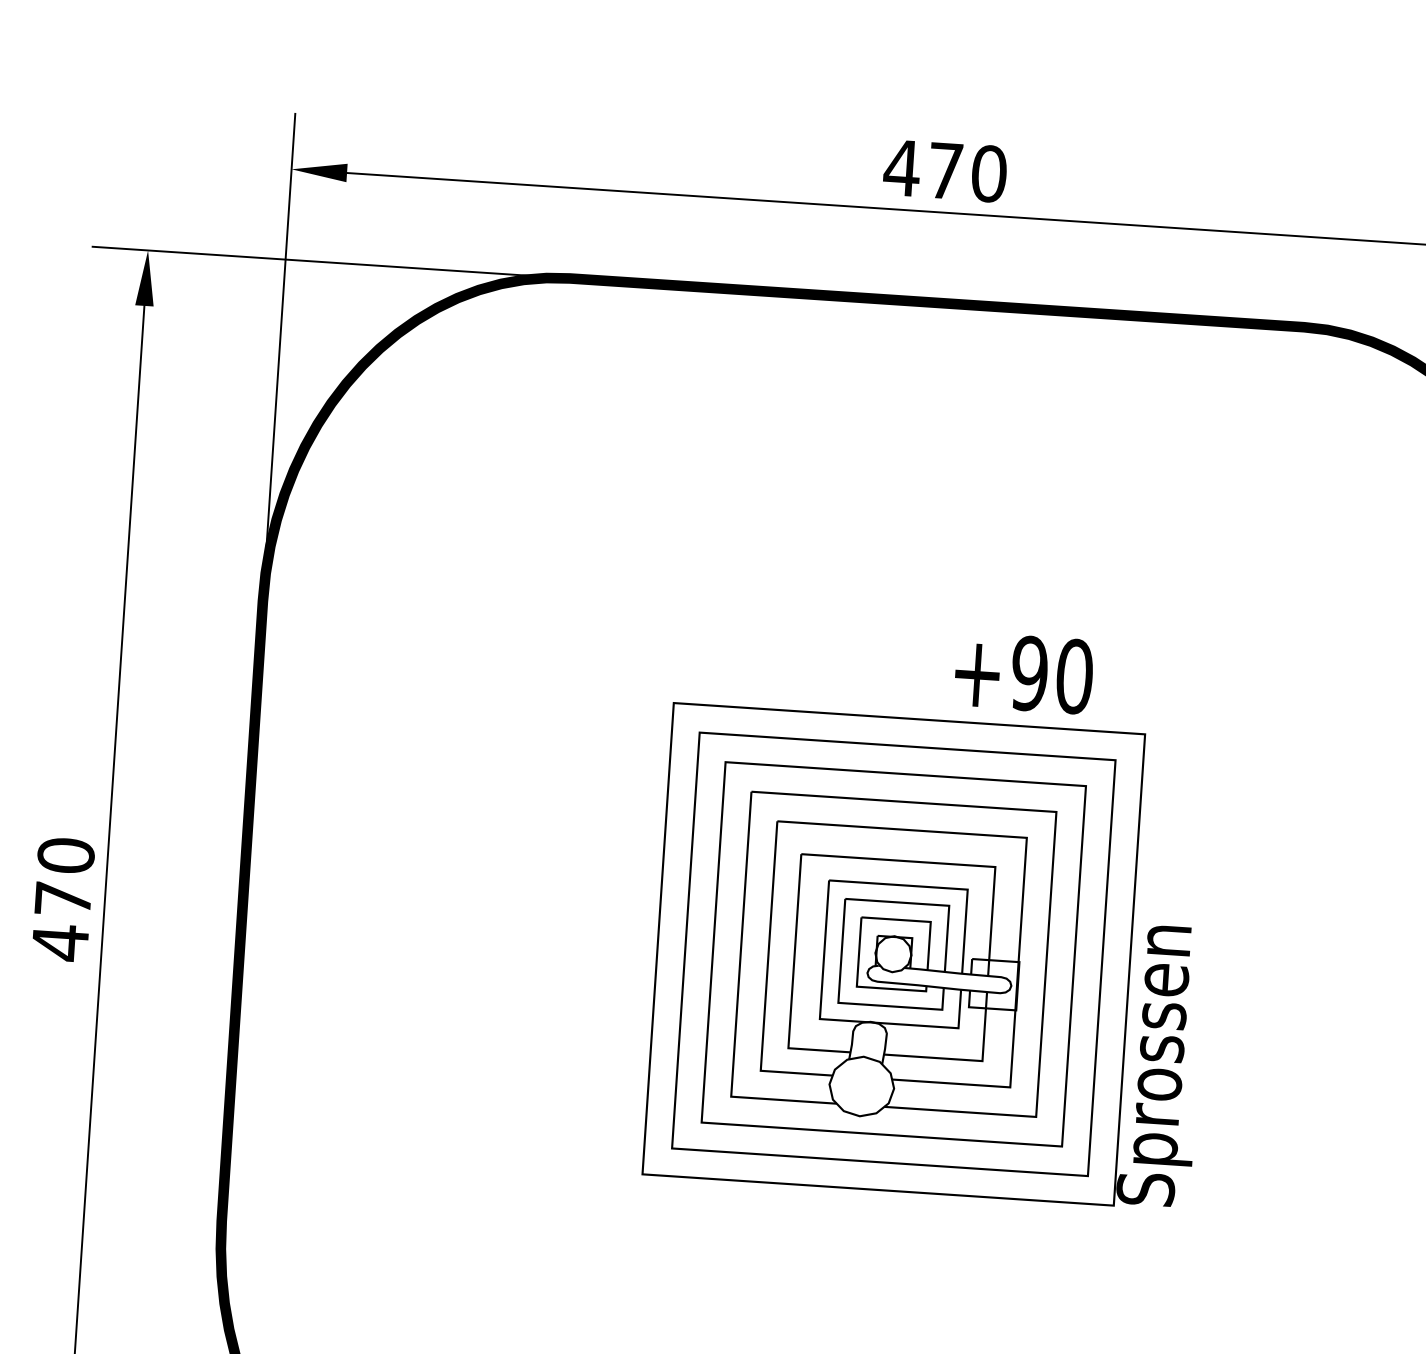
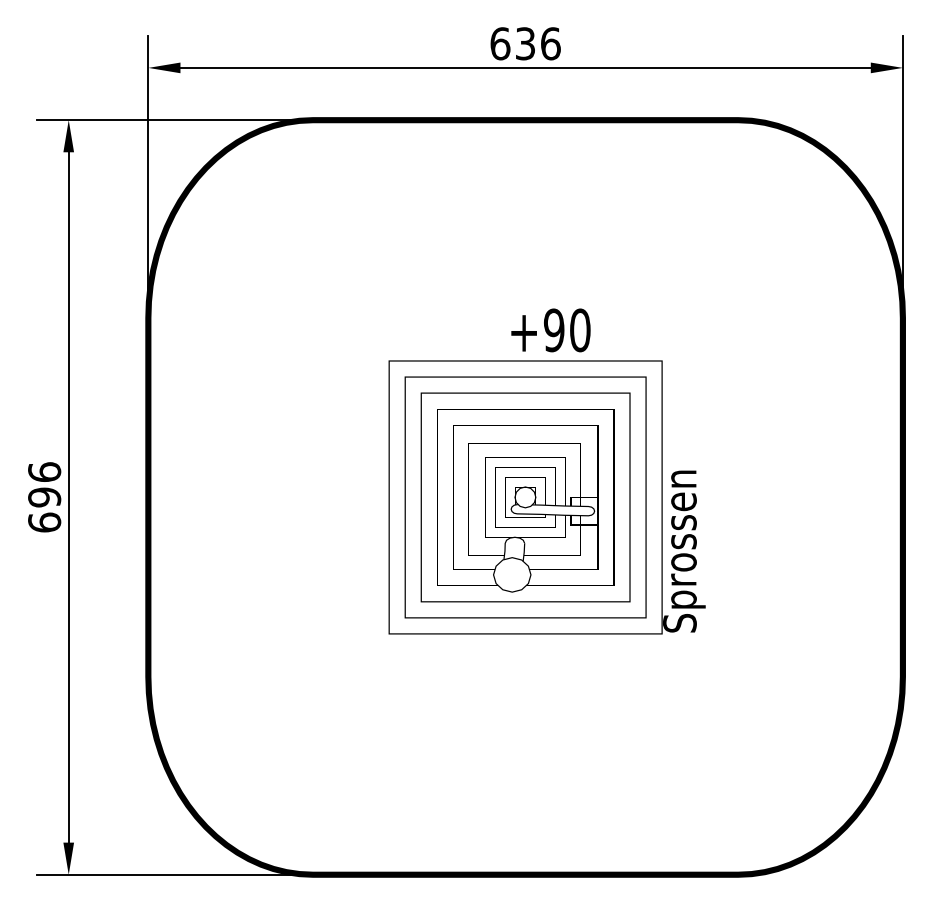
text: (943, 170) -> (524, 43), 470 -> 636
text: (1023, 673) -> (550, 330), moved
text: (62, 899) -> (44, 497), 470 -> 696

